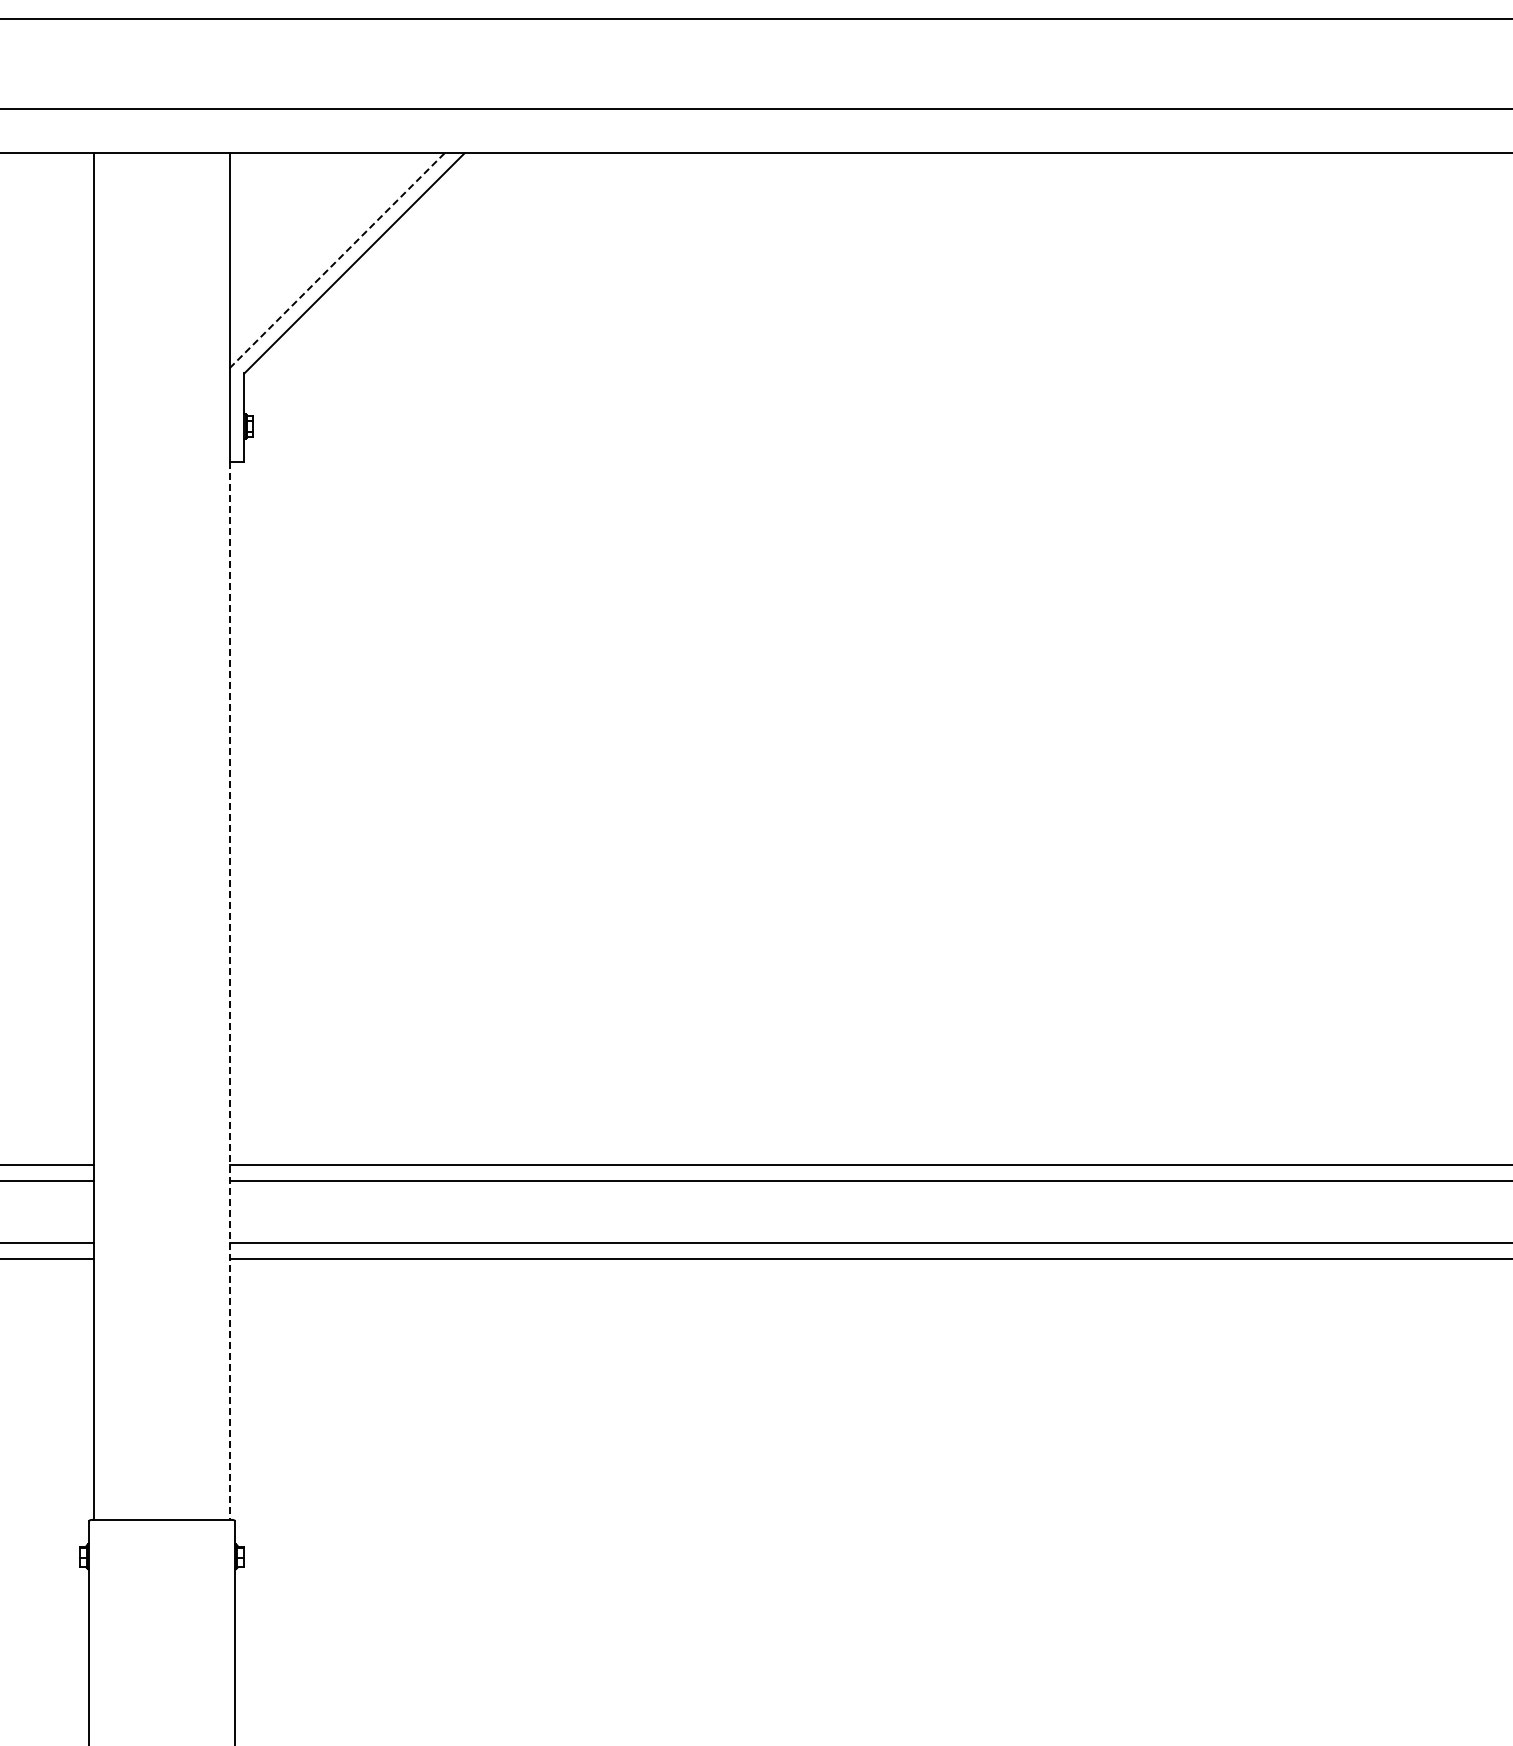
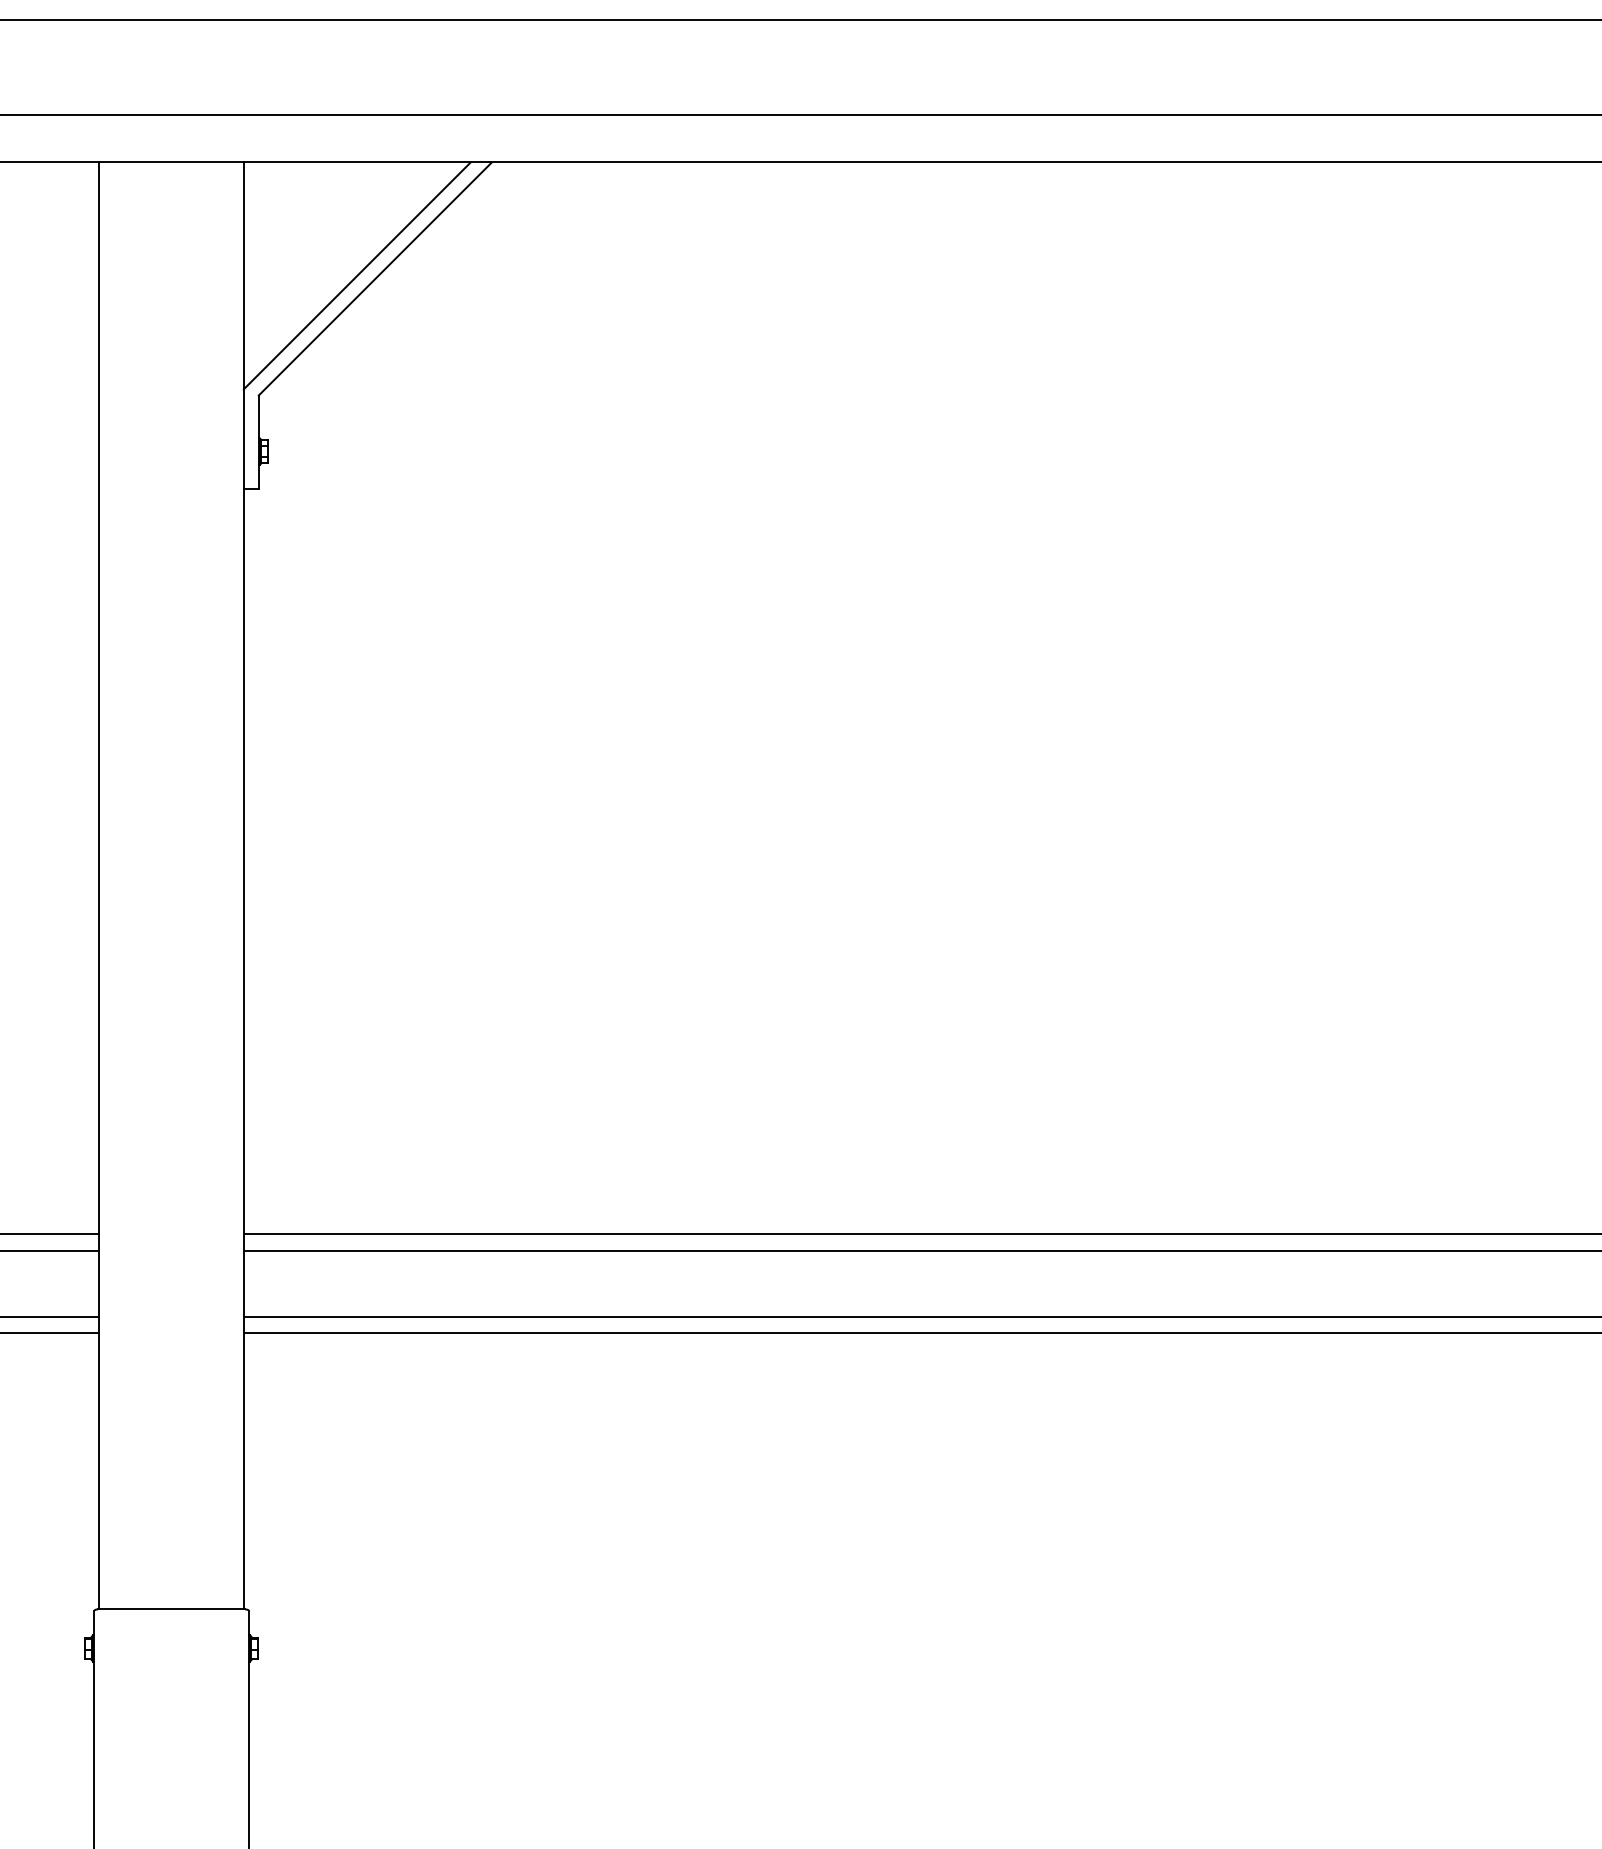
line: (337, 260) -> (357, 275), dashed -> solid
line: (230, 991) -> (244, 1049), dashed -> solid

